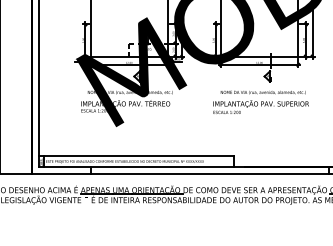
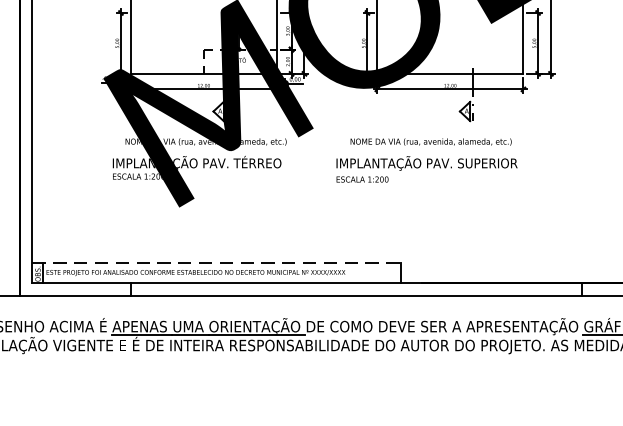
text: (260, 101) -> (425, 158), moved
line: (136, 156) -> (217, 262), solid -> dashed

